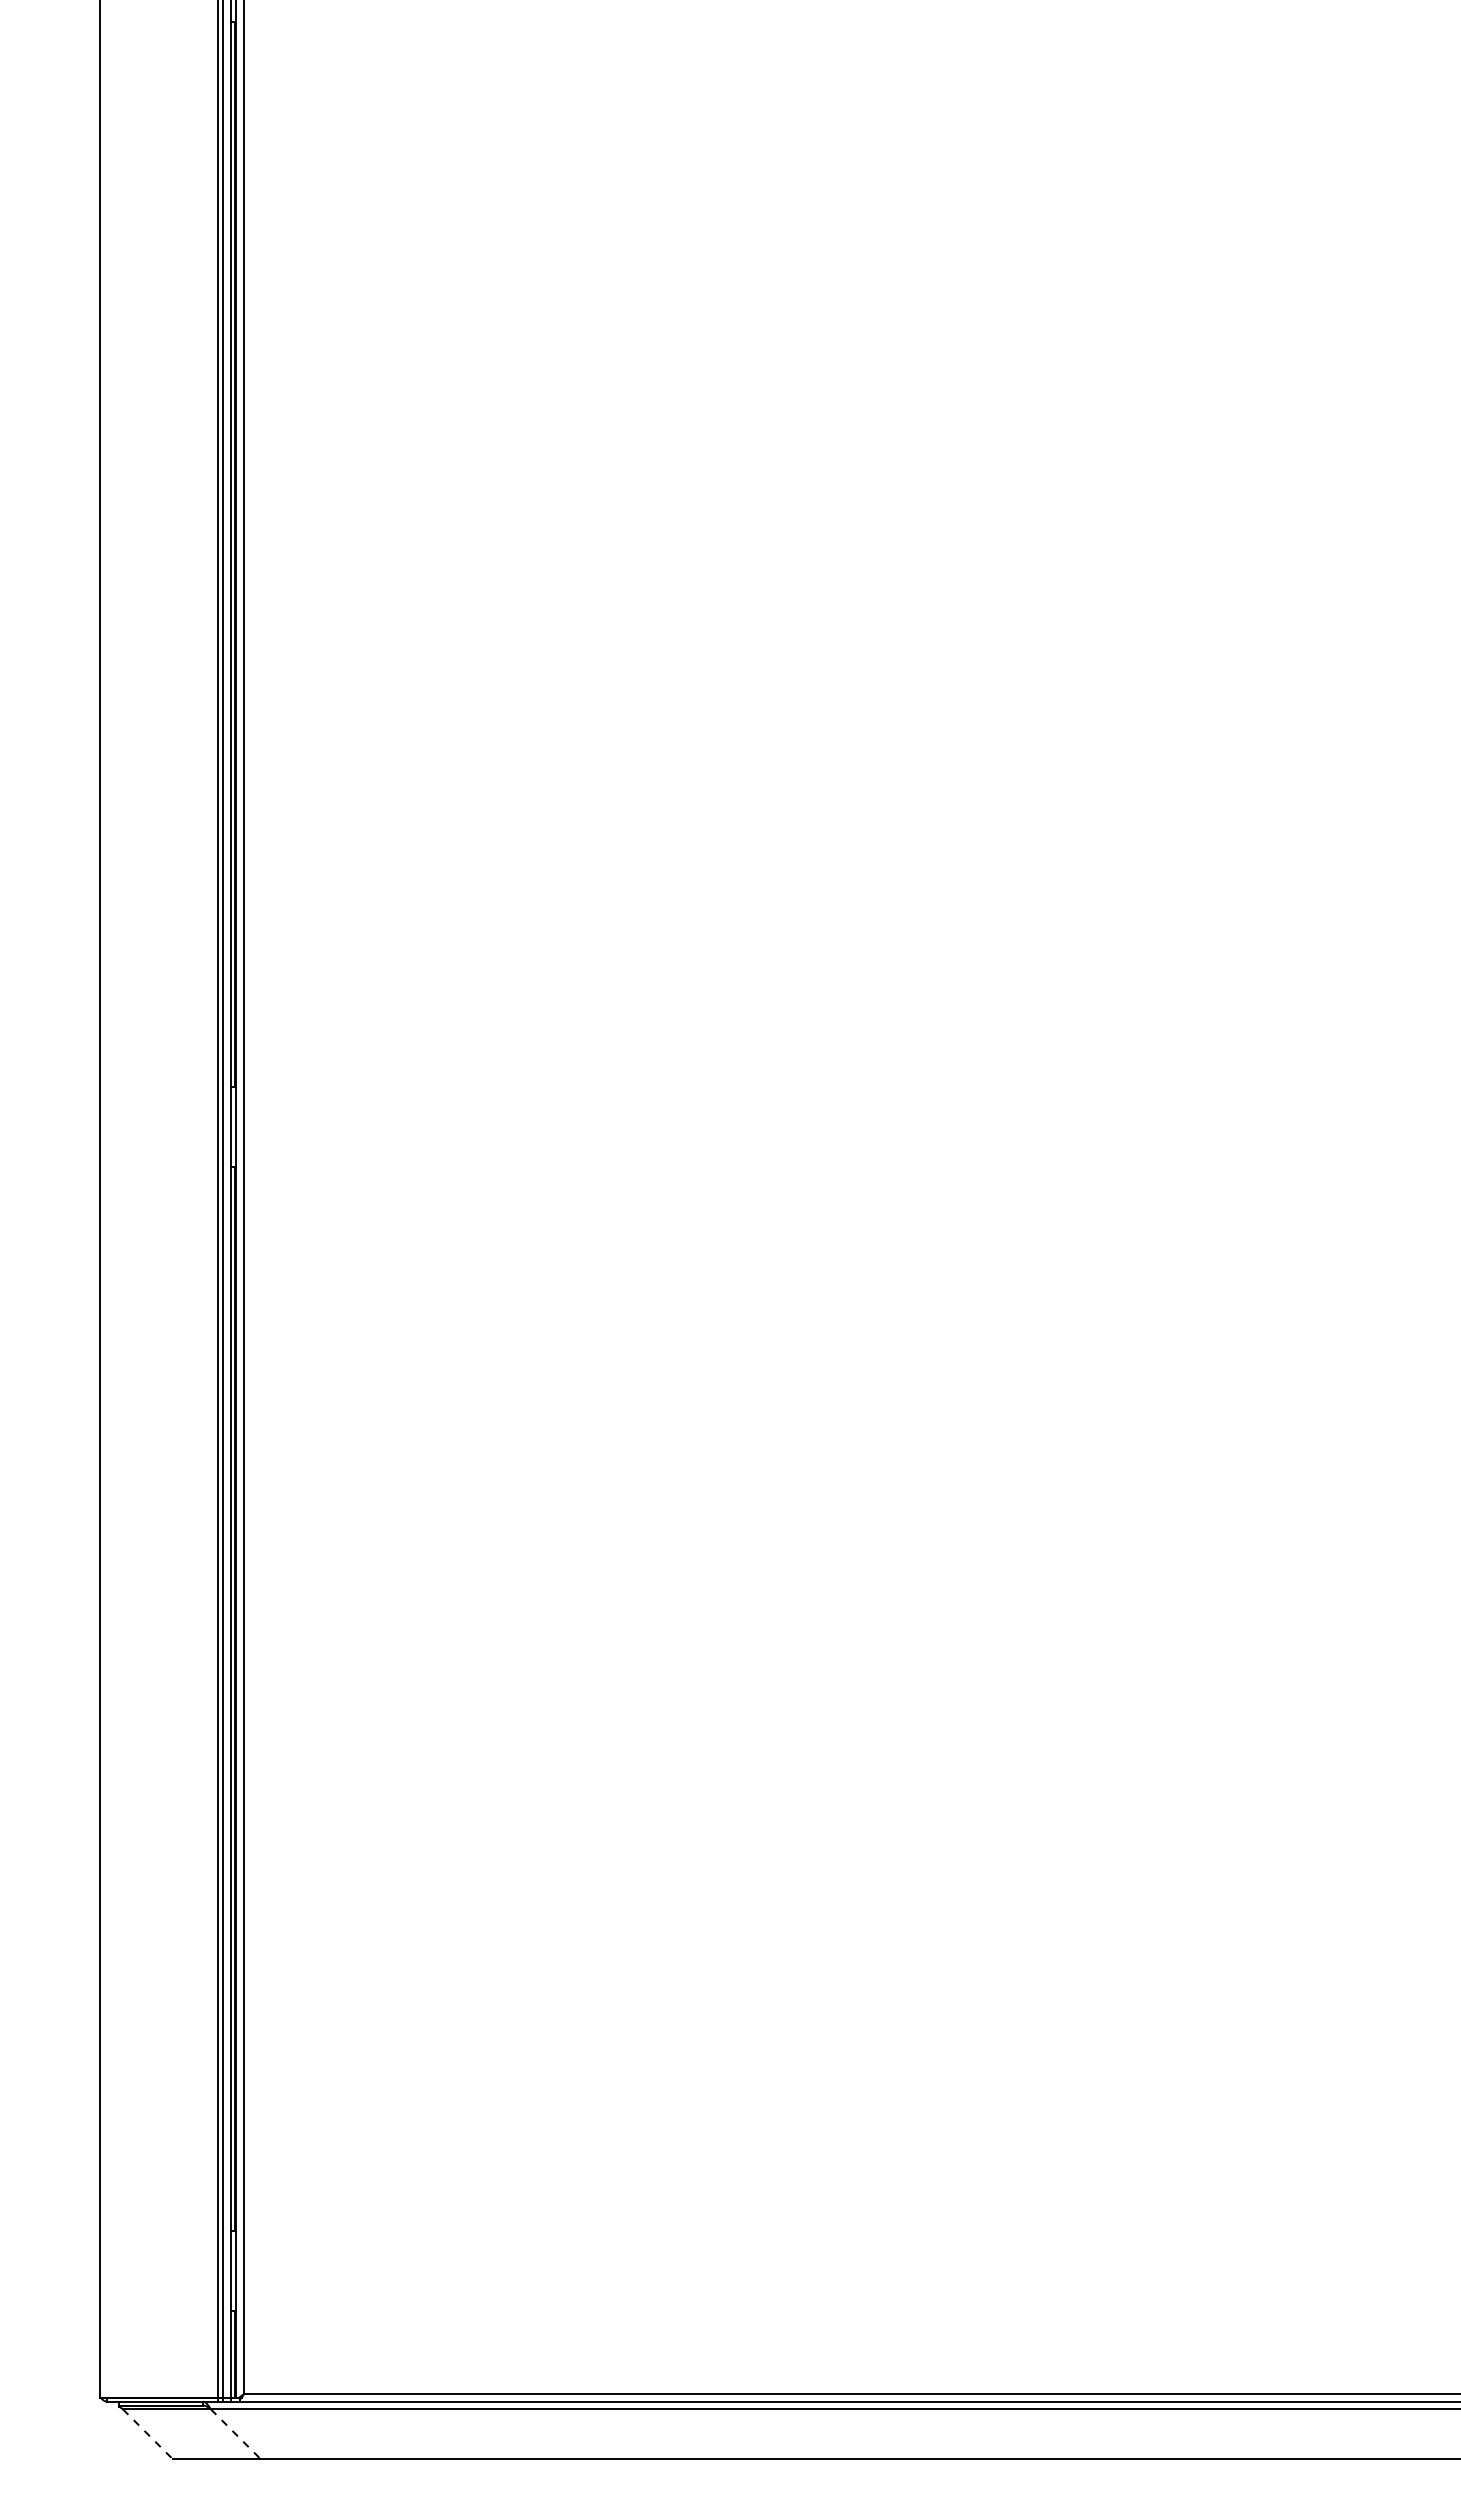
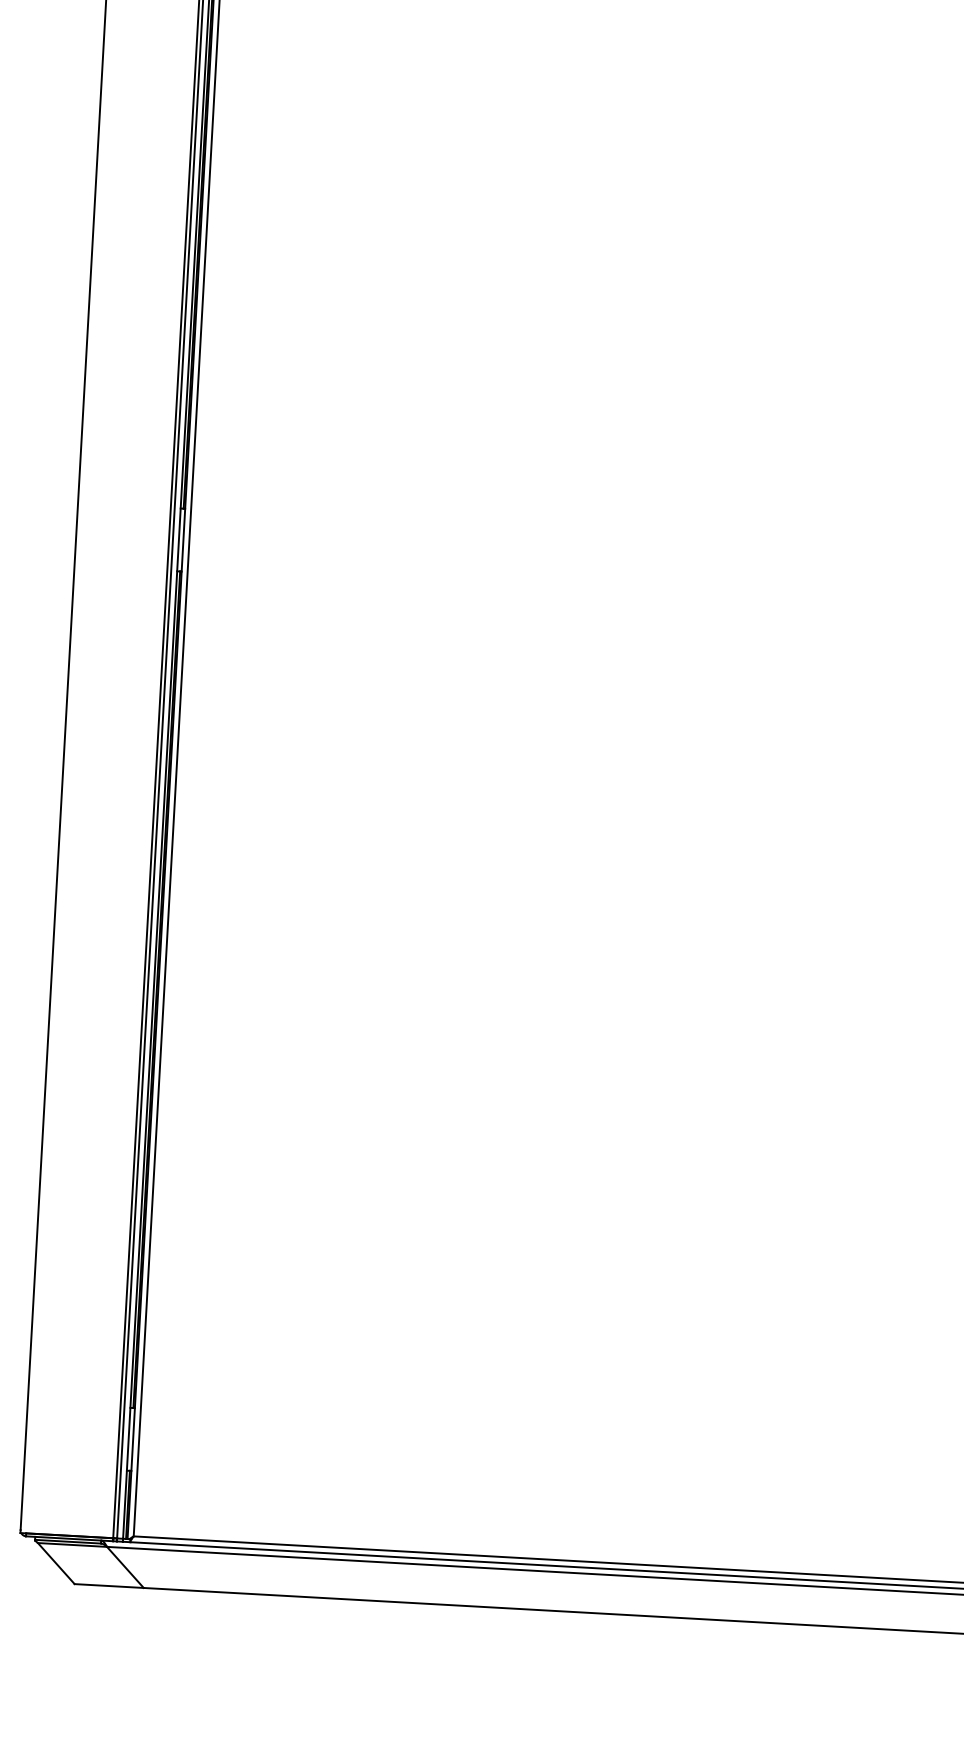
line: (148, 2434) -> (56, 1563), dashed -> solid
line: (236, 2434) -> (126, 1567), dashed -> solid

